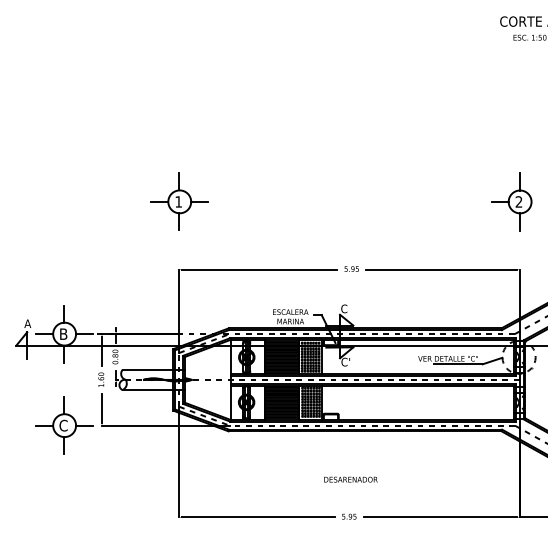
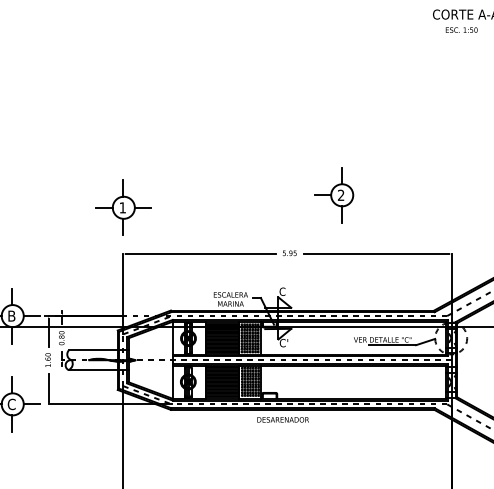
part: (179, 201) -> (123, 207), moved
part: (511, 201) -> (333, 194), moved
text: (350, 479) -> (282, 419), moved

